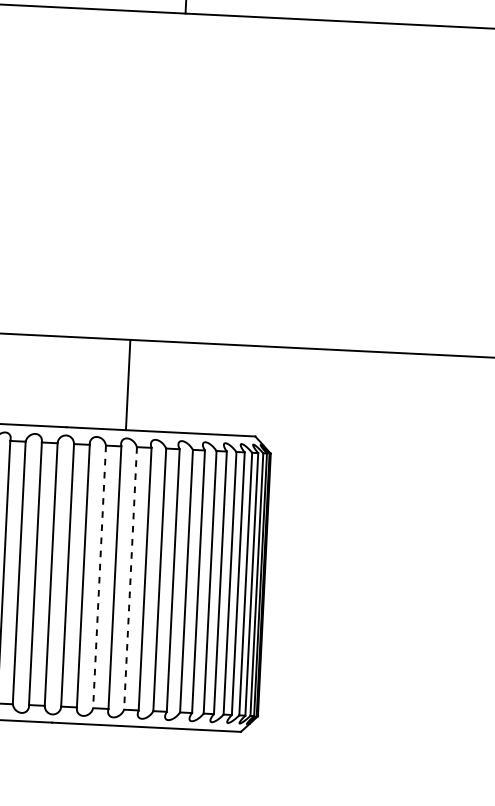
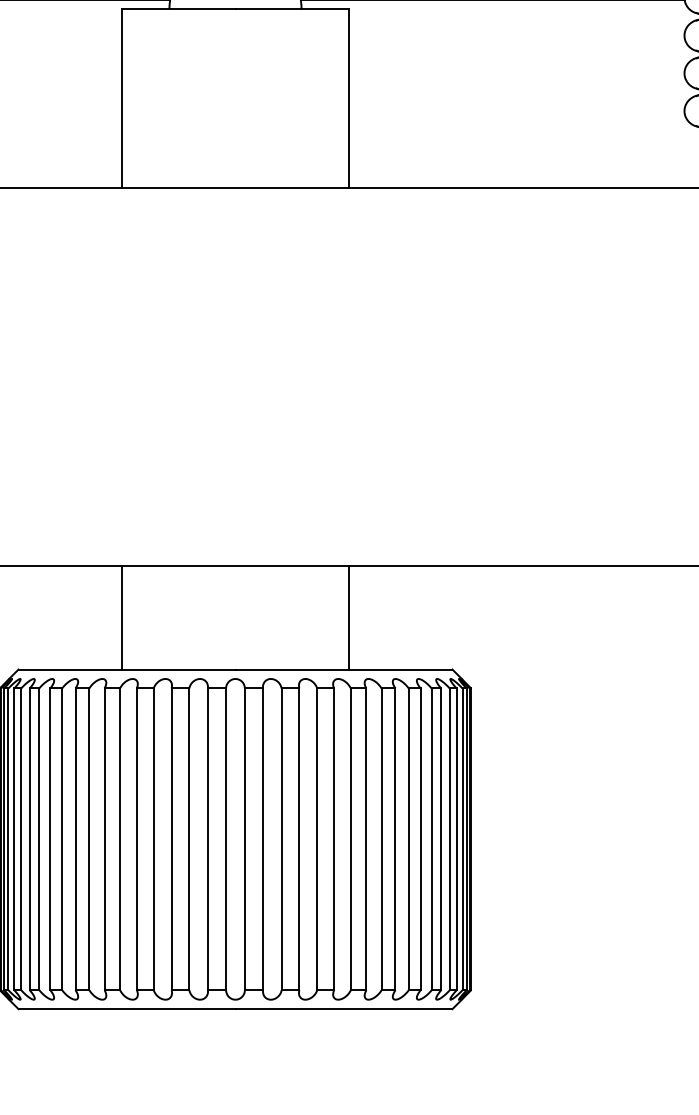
line: (127, 384) -> (348, 617), moved
line: (99, 577) -> (281, 839), dashed -> solid
line: (130, 578) -> (317, 839), dashed -> solid

